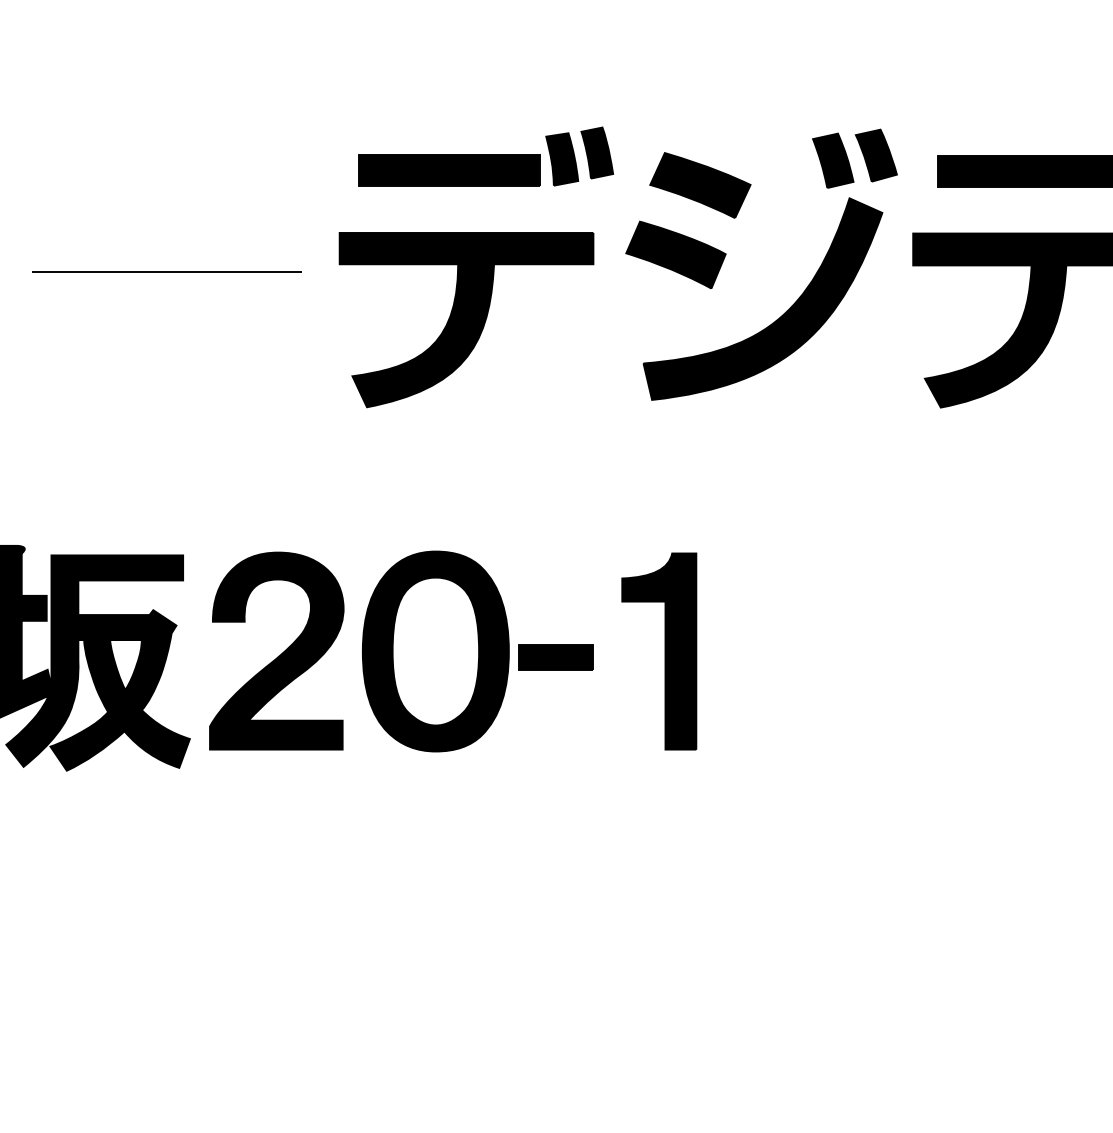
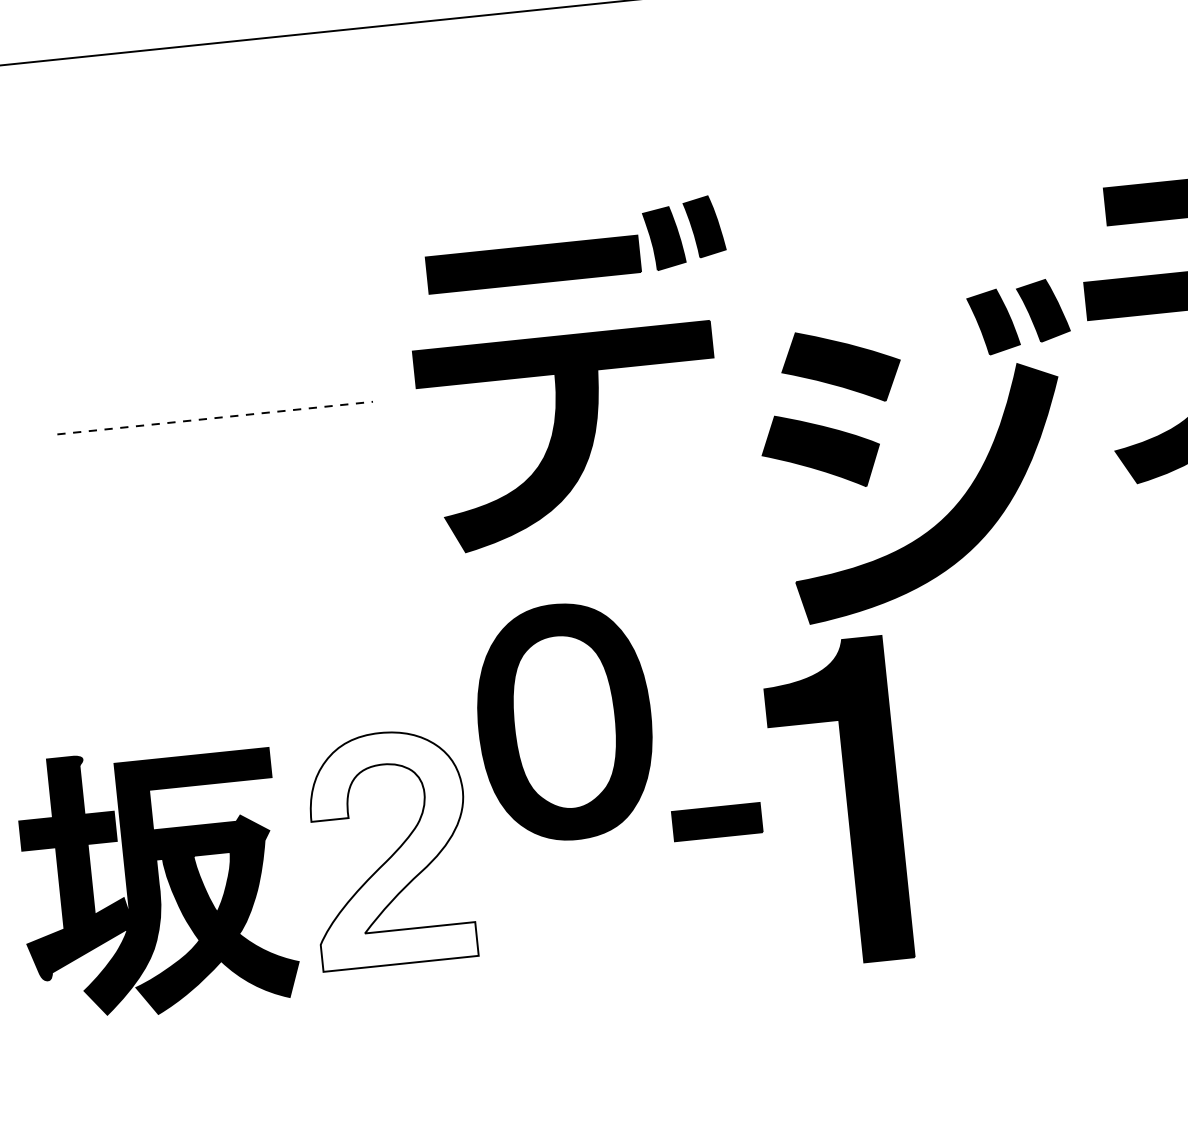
part: (726, 255) -> (880, 445), moved
line: (166, 271) -> (214, 417), solid -> dashed
fill: (276, 650) -> (389, 847), removed
part: (435, 651) -> (564, 722), moved
part: (659, 651) -> (837, 802), size x1.4

